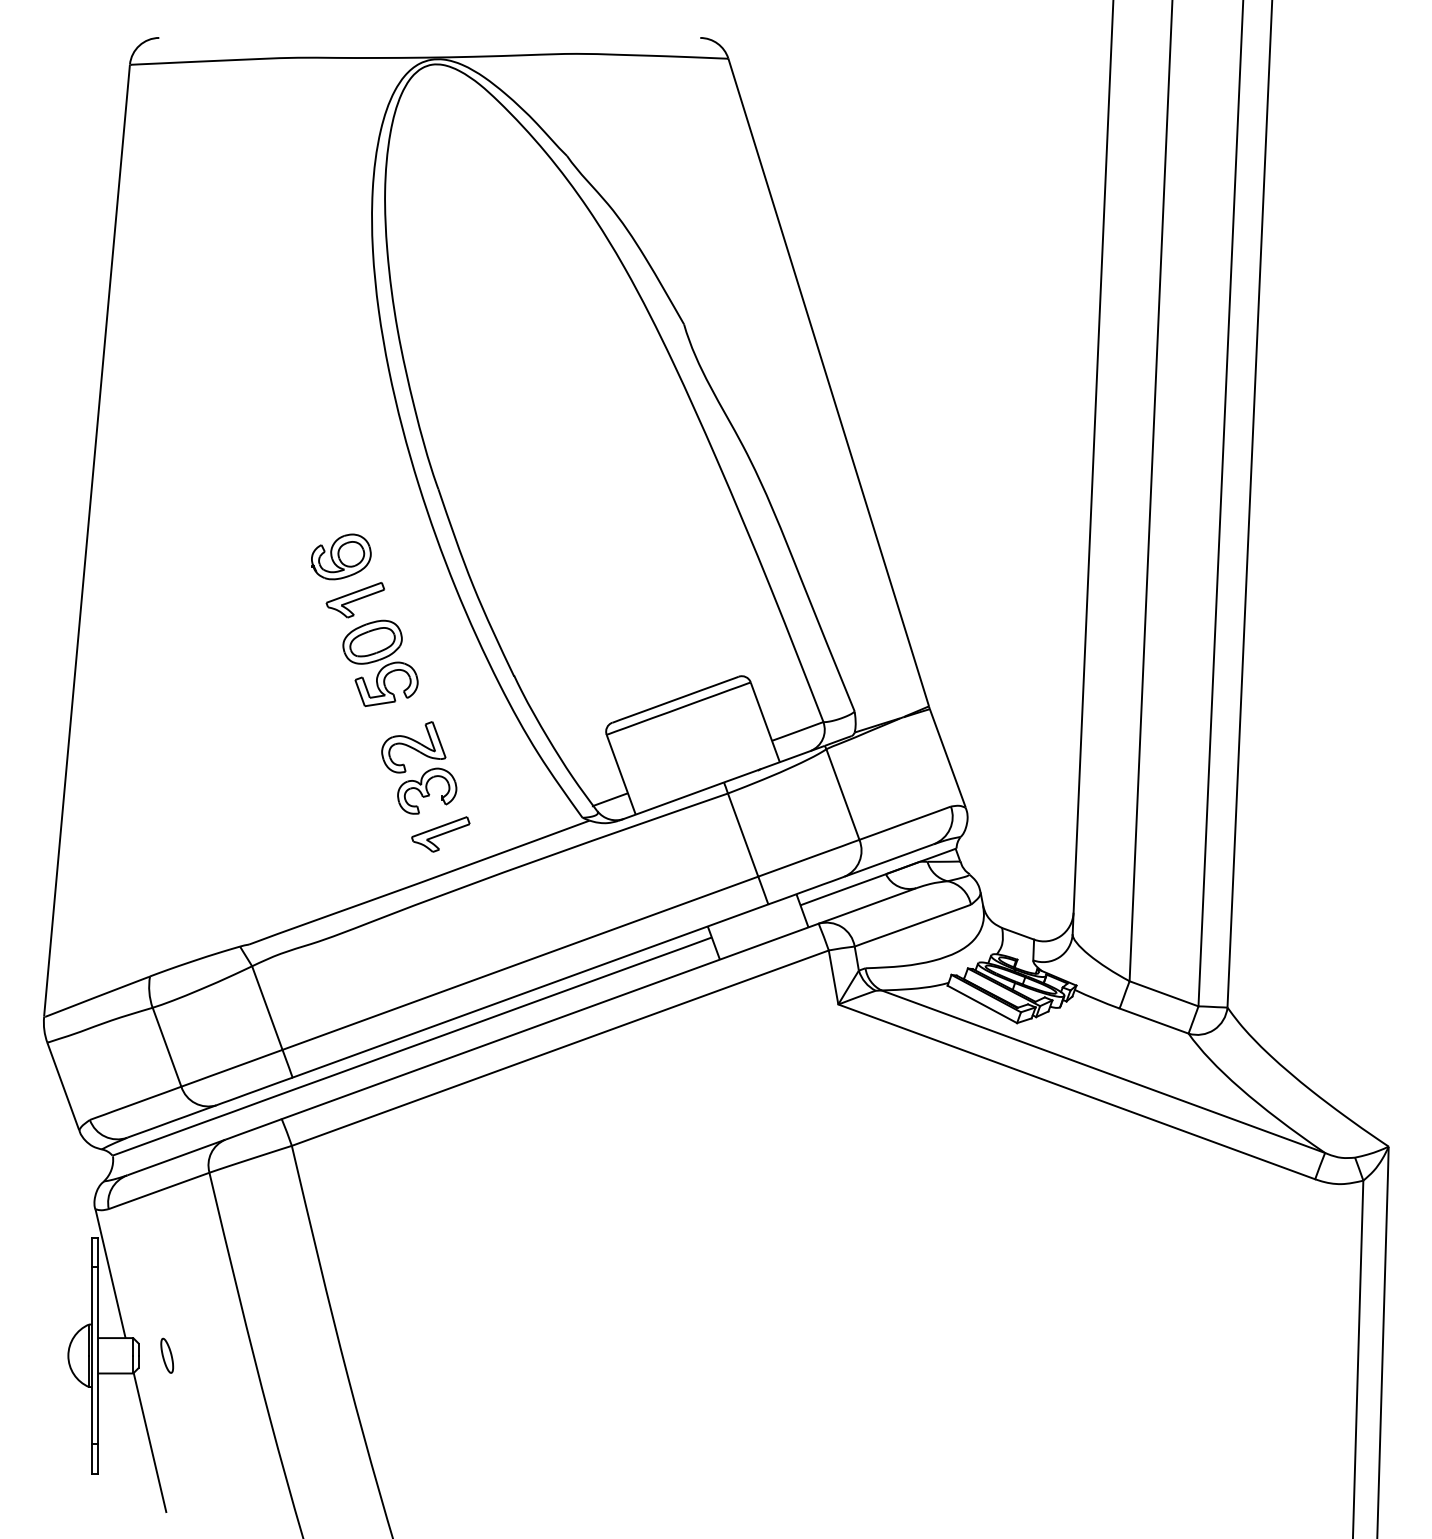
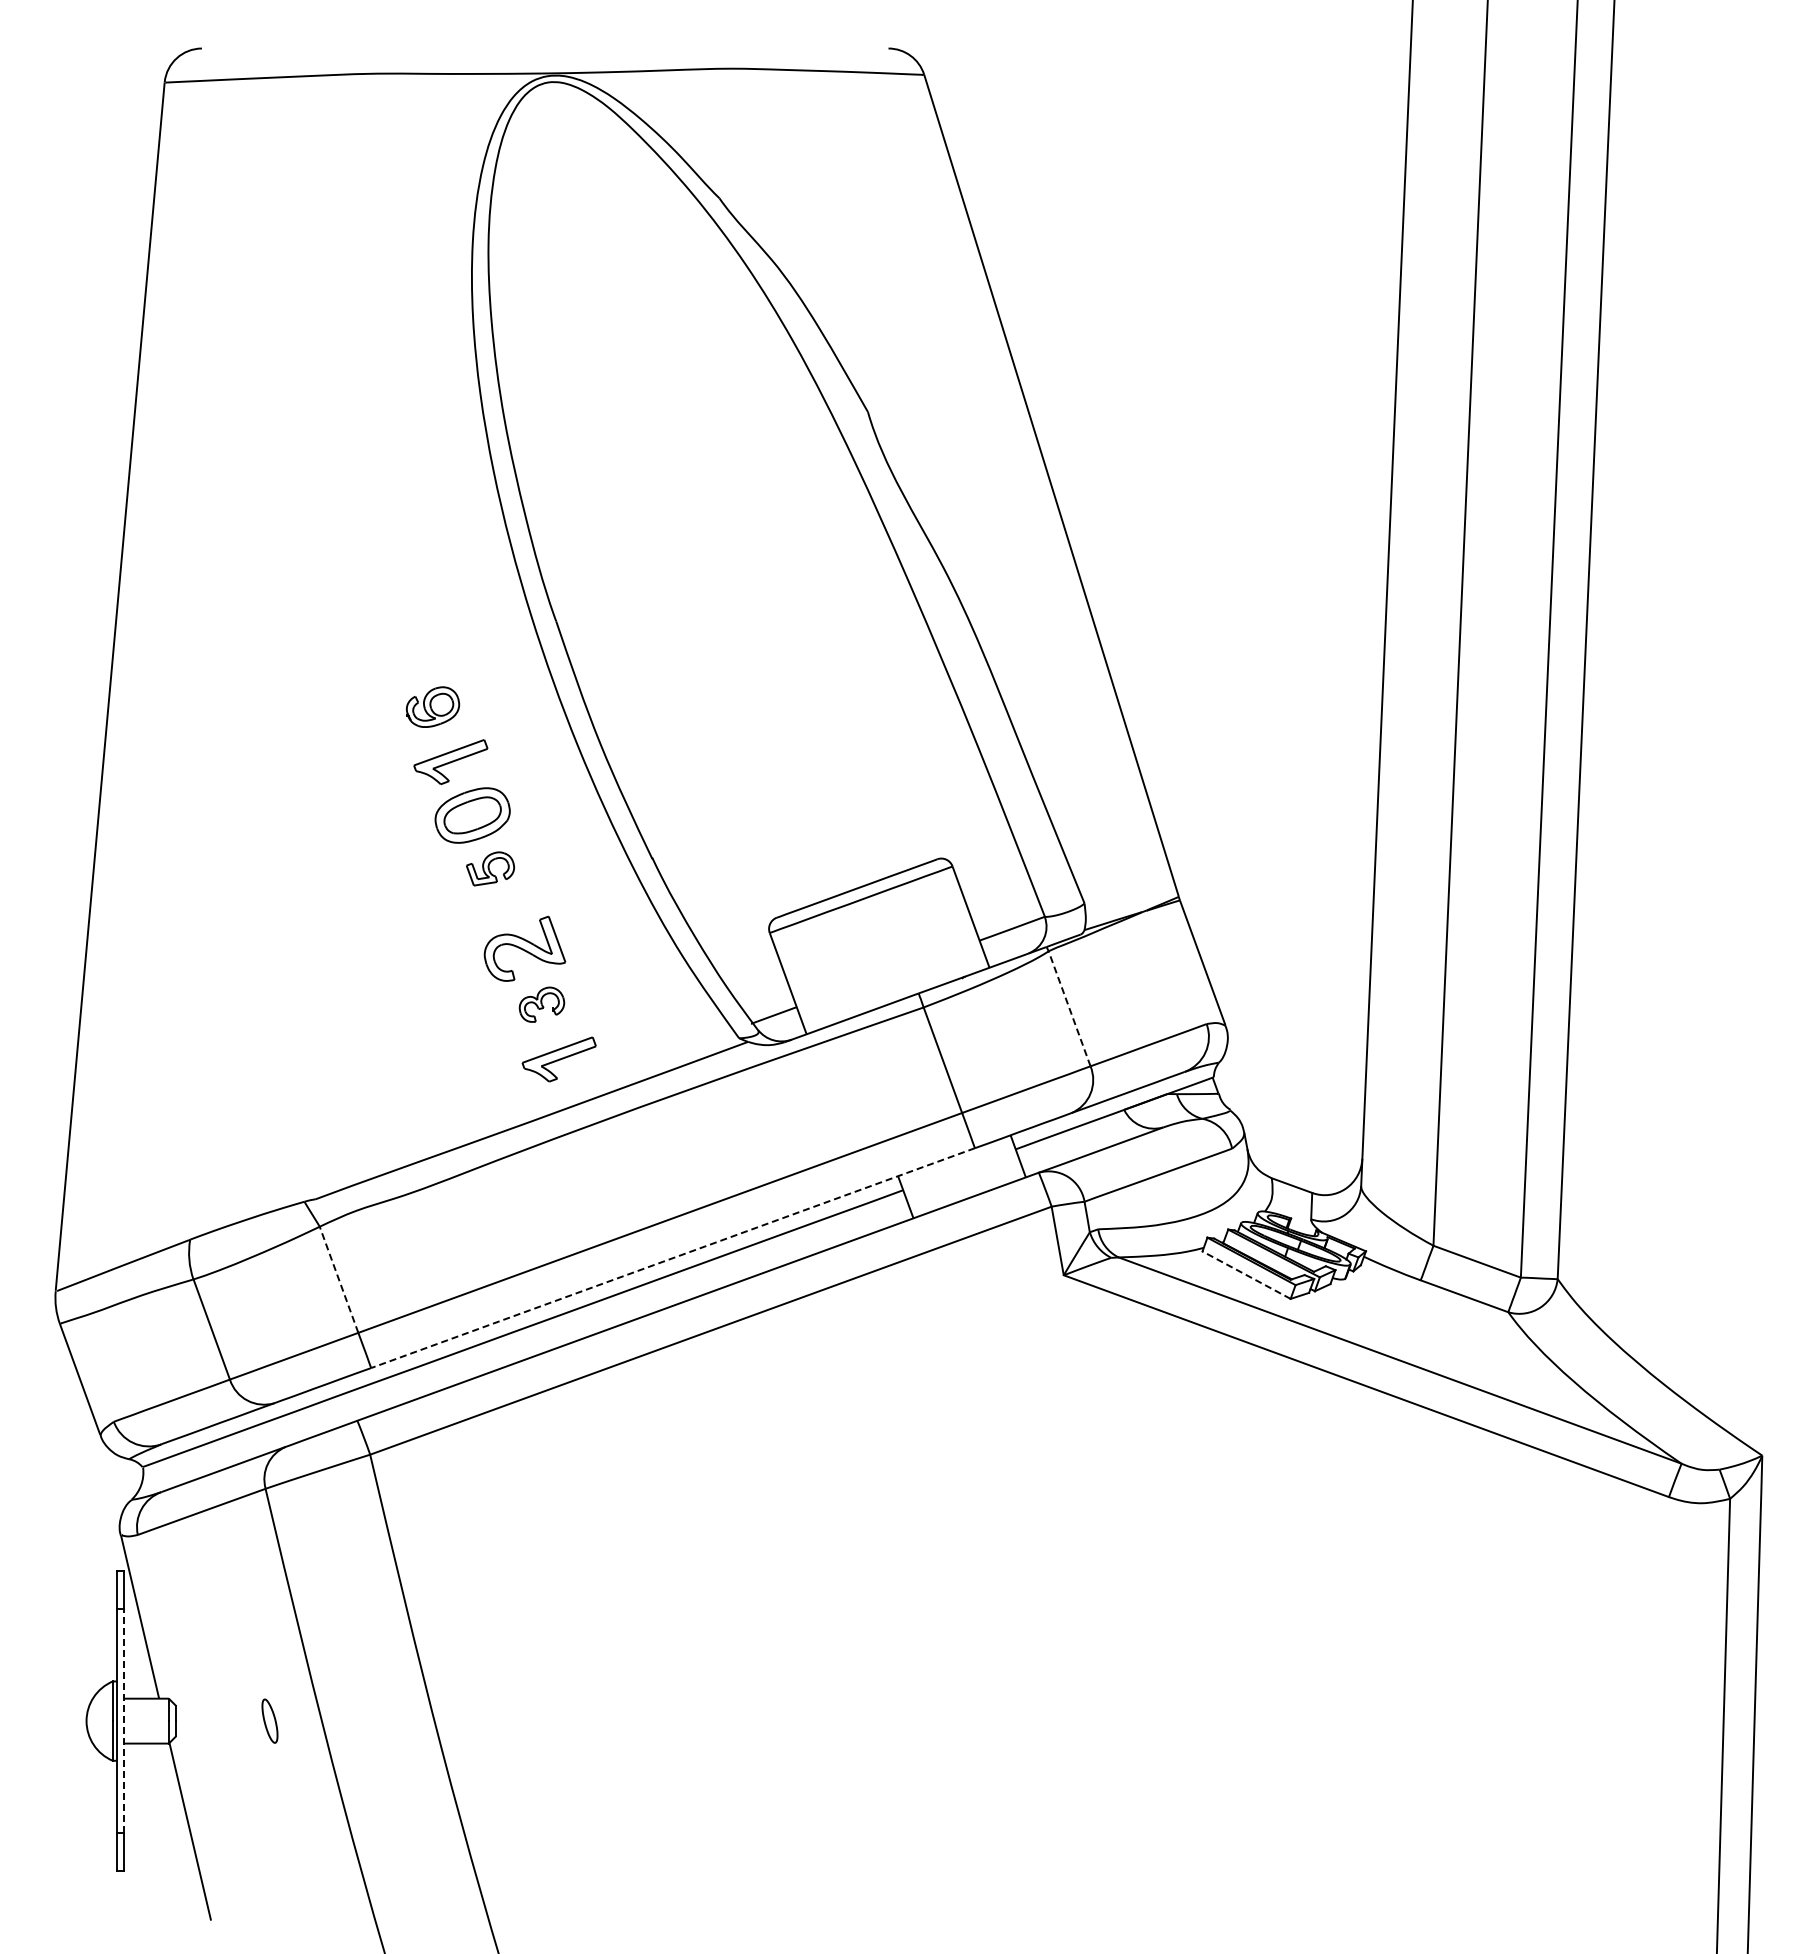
part: (340, 556) -> (432, 706), size x0.7
part: (386, 684) -> (490, 868), size x0.6
part: (426, 791) -> (541, 1004), size x0.6
line: (842, 794) -> (1069, 1008), solid -> dashed
line: (530, 991) -> (672, 1258), solid -> dashed
line: (982, 1003) -> (1246, 1274), solid -> dashed
line: (266, 1007) -> (338, 1279), solid -> dashed
line: (97, 1355) -> (123, 1720), solid -> dashed
part: (166, 1355) -> (269, 1720), moved

